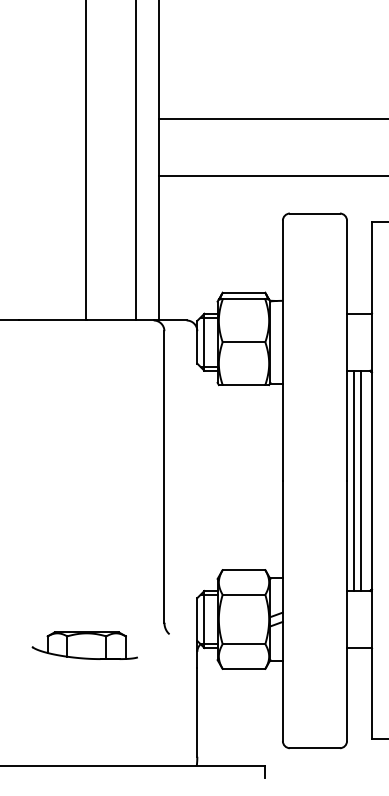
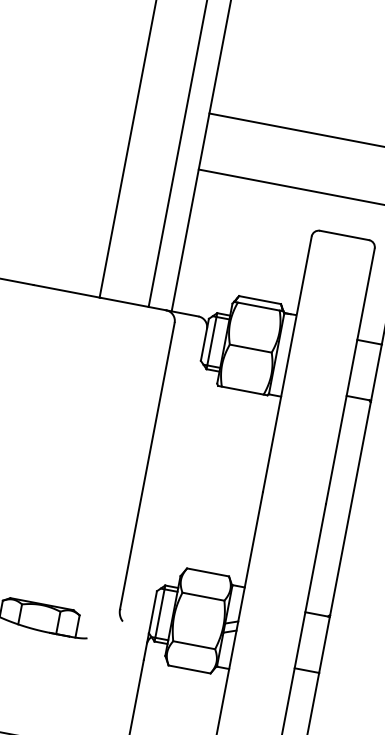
line: (354, 480) -> (333, 505), removed
line: (361, 480) -> (340, 506), removed

